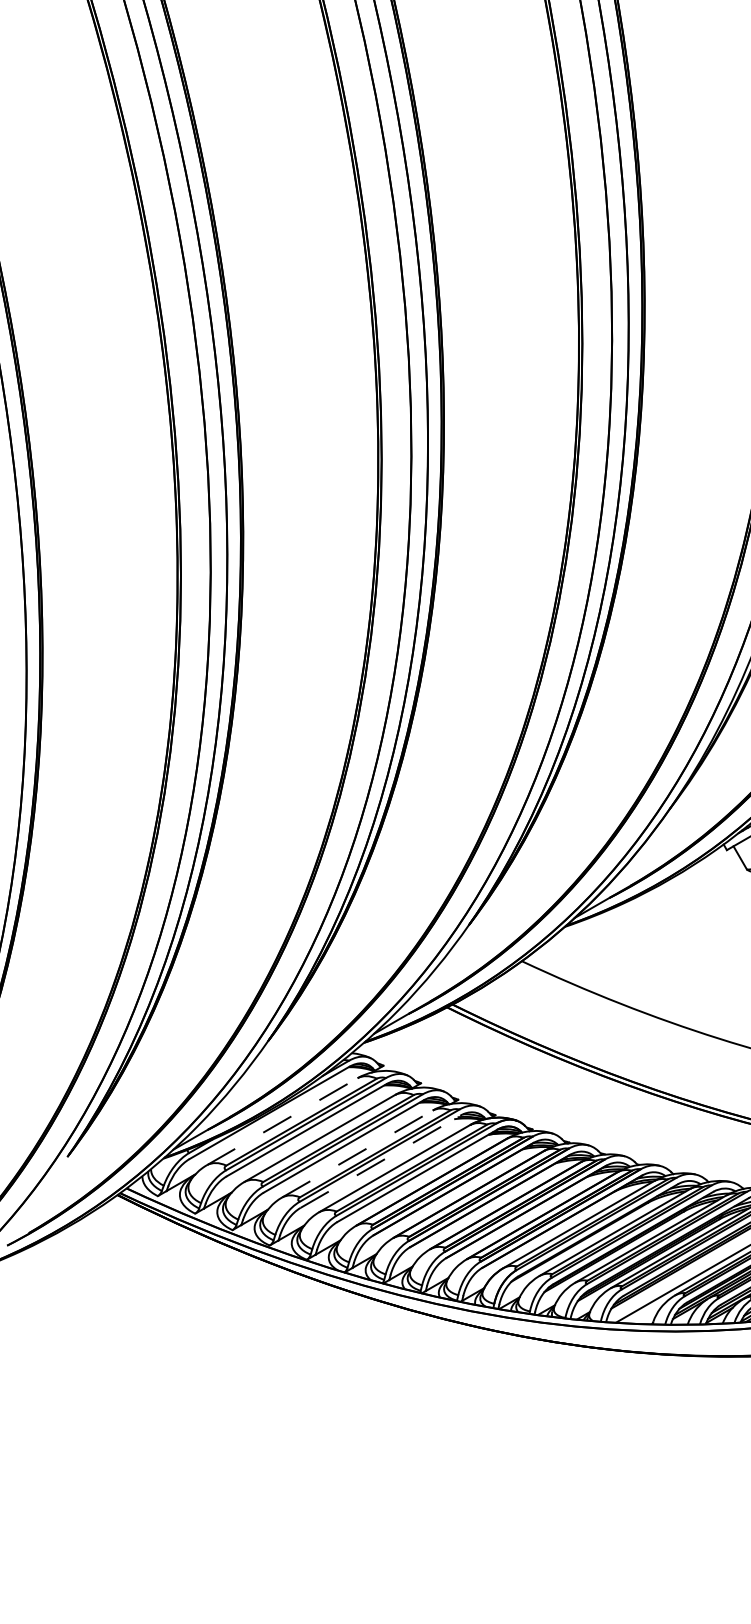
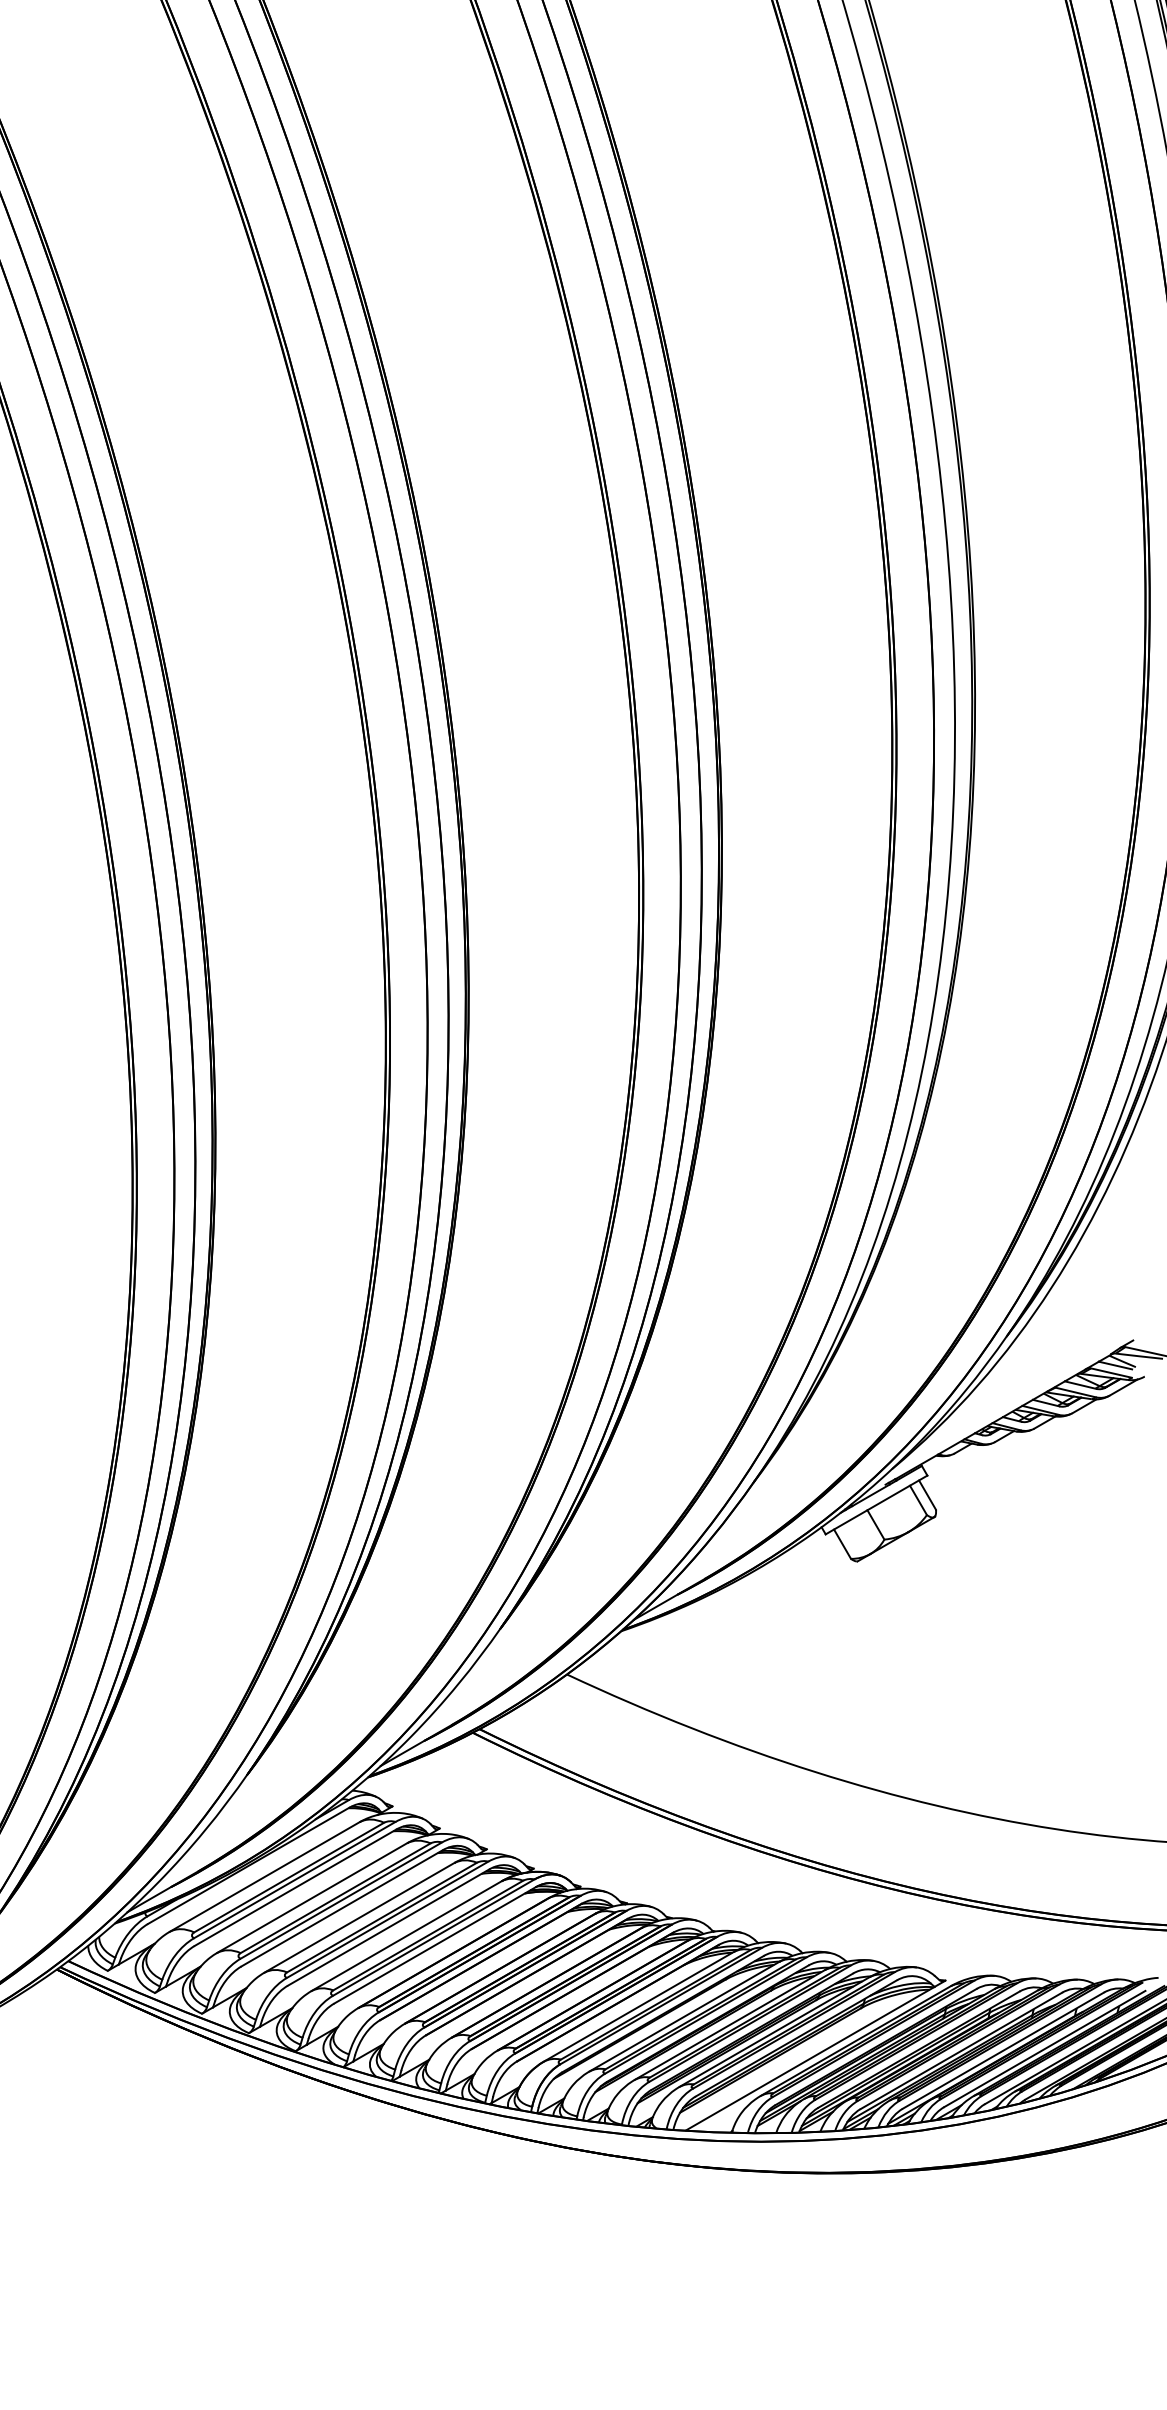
line: (282, 1121) -> (264, 1876), dashed -> solid
line: (357, 1153) -> (359, 1917), dashed -> solid
line: (380, 1161) -> (388, 1927), dashed -> solid

